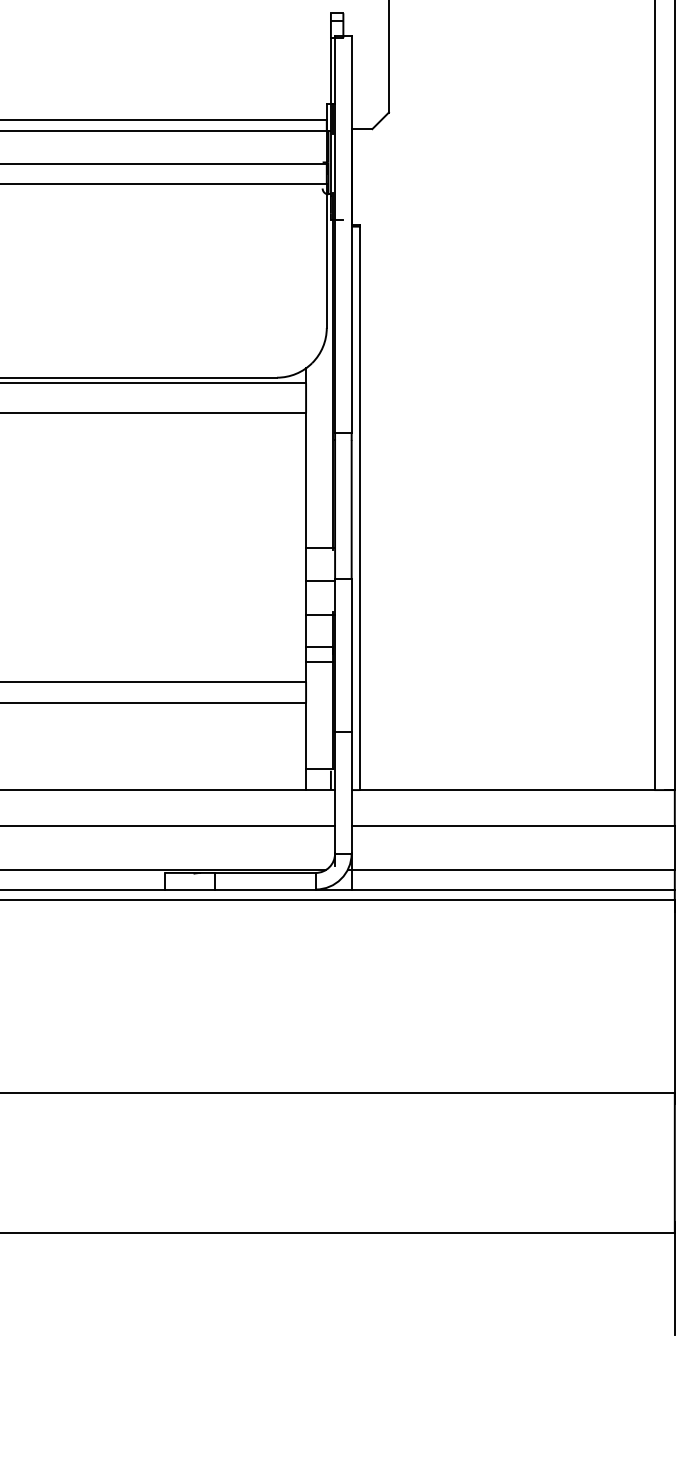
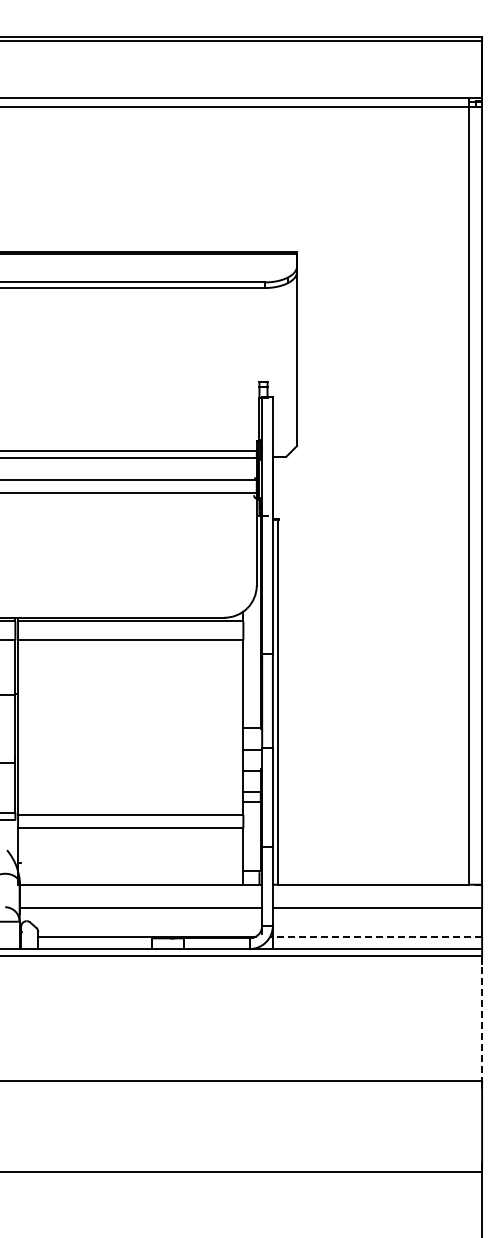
line: (511, 870) -> (376, 936), solid -> dashed
line: (675, 996) -> (482, 1018), solid -> dashed

